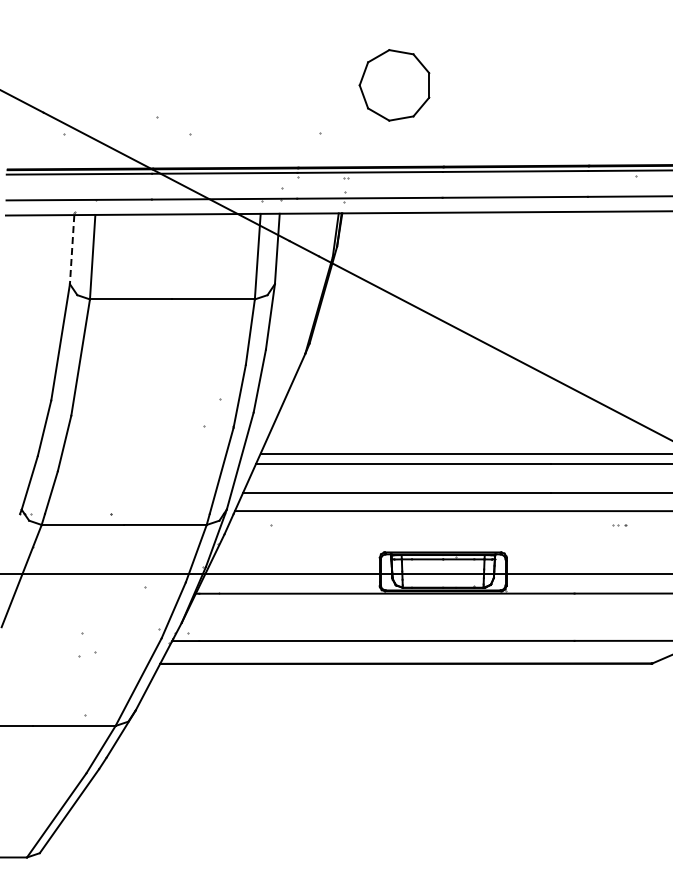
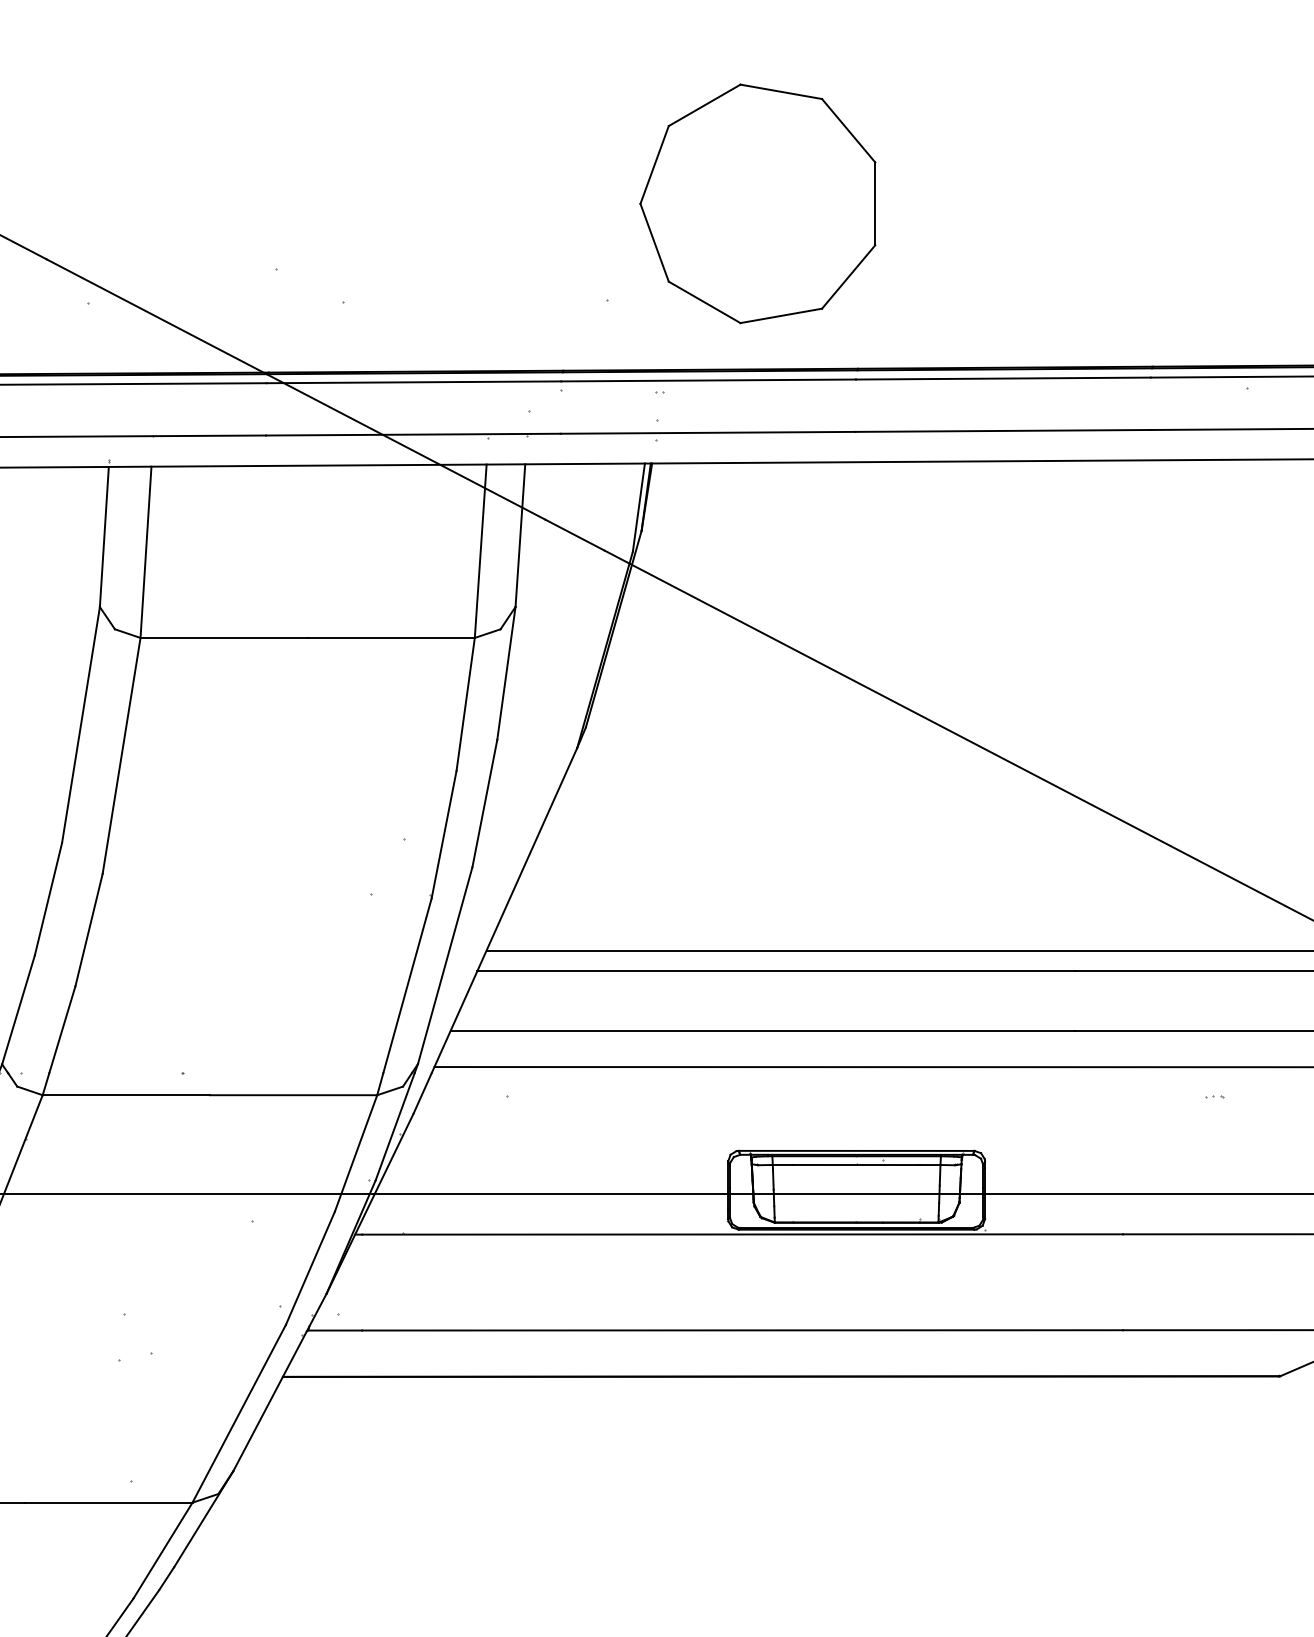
part: (394, 85) -> (757, 204), size x1.67
line: (72, 249) -> (105, 536), dashed -> solid
part: (619, 525) -> (1214, 1096), size x0.62

